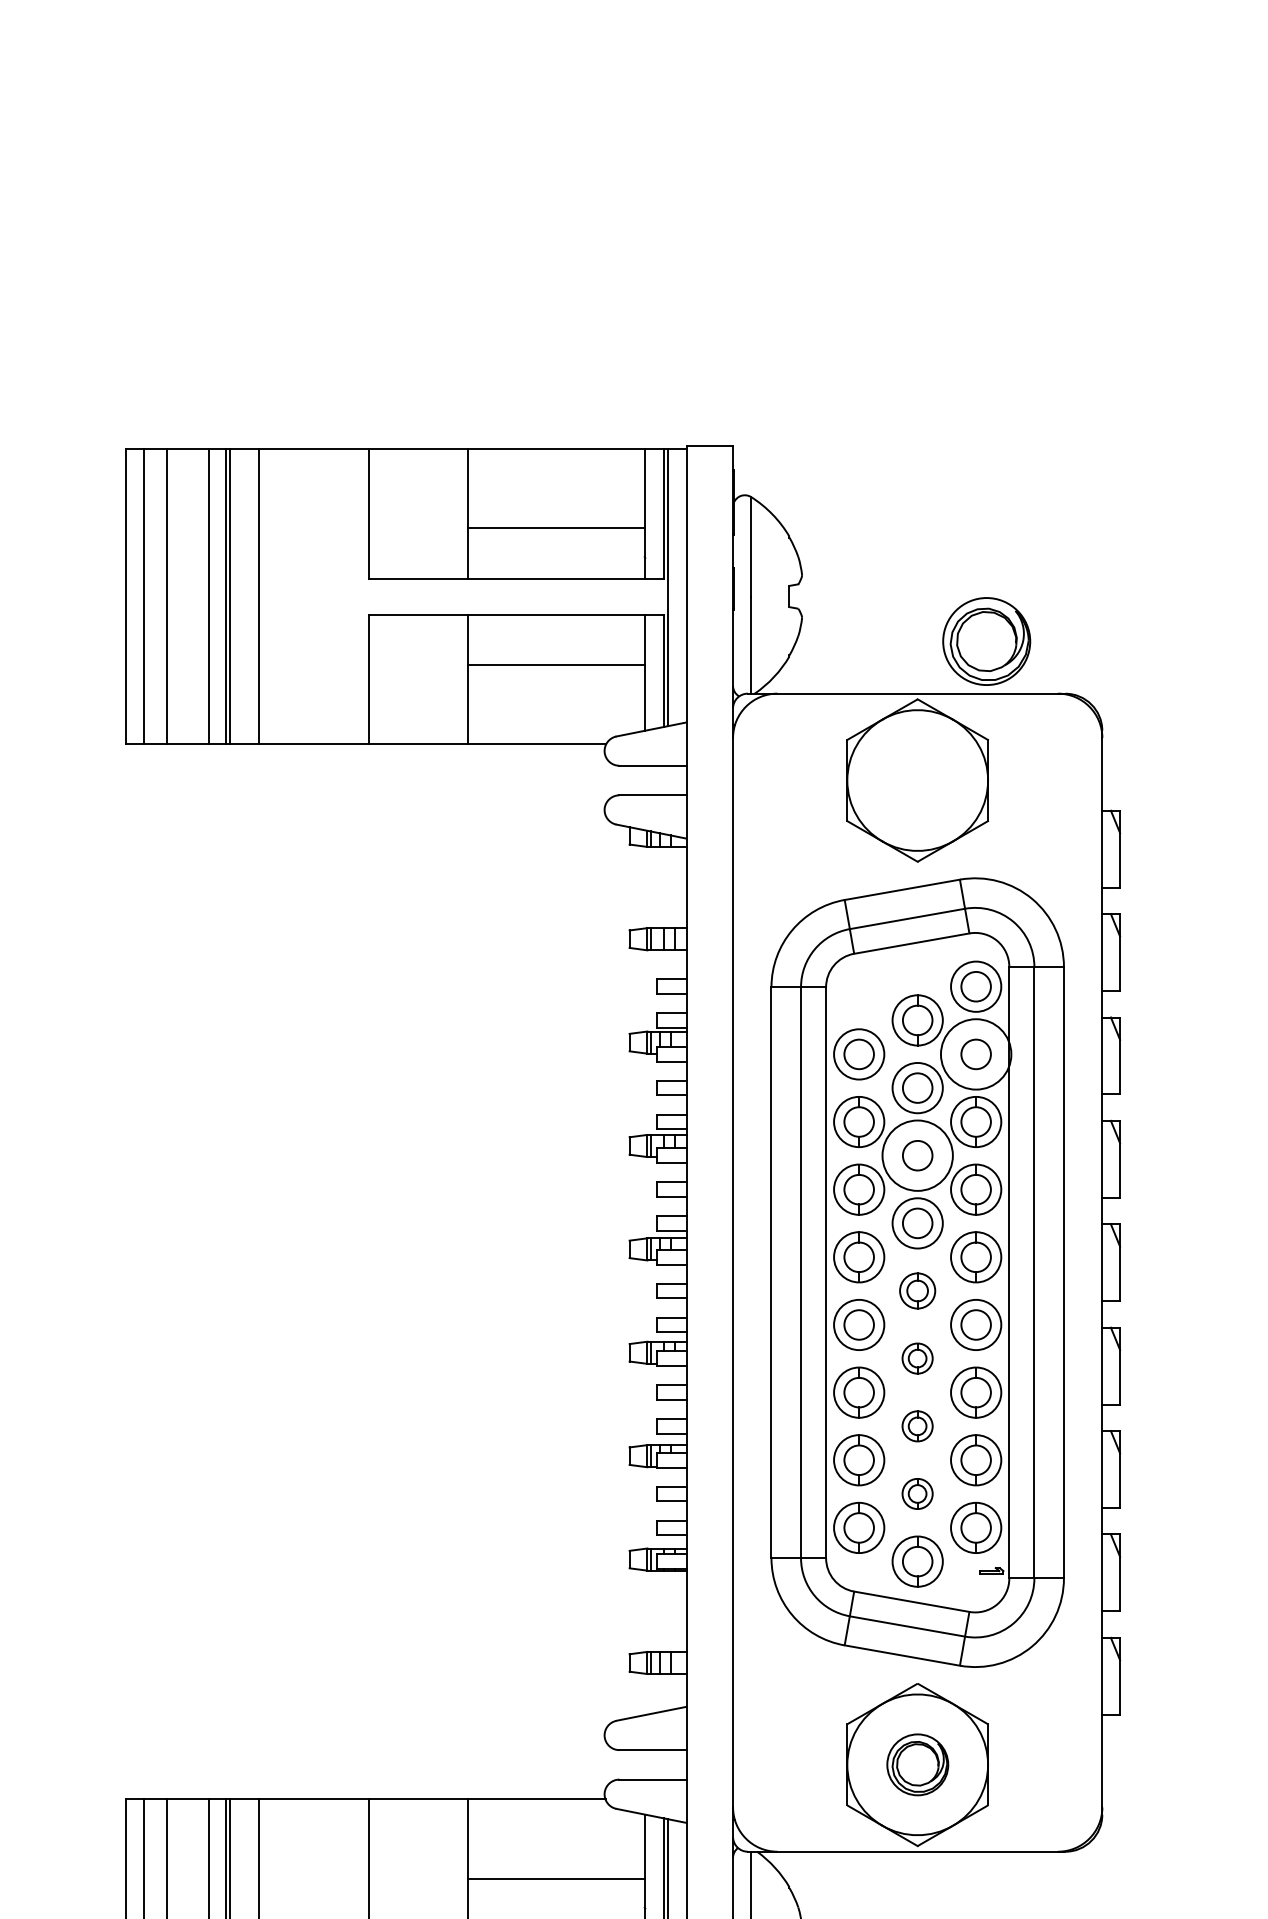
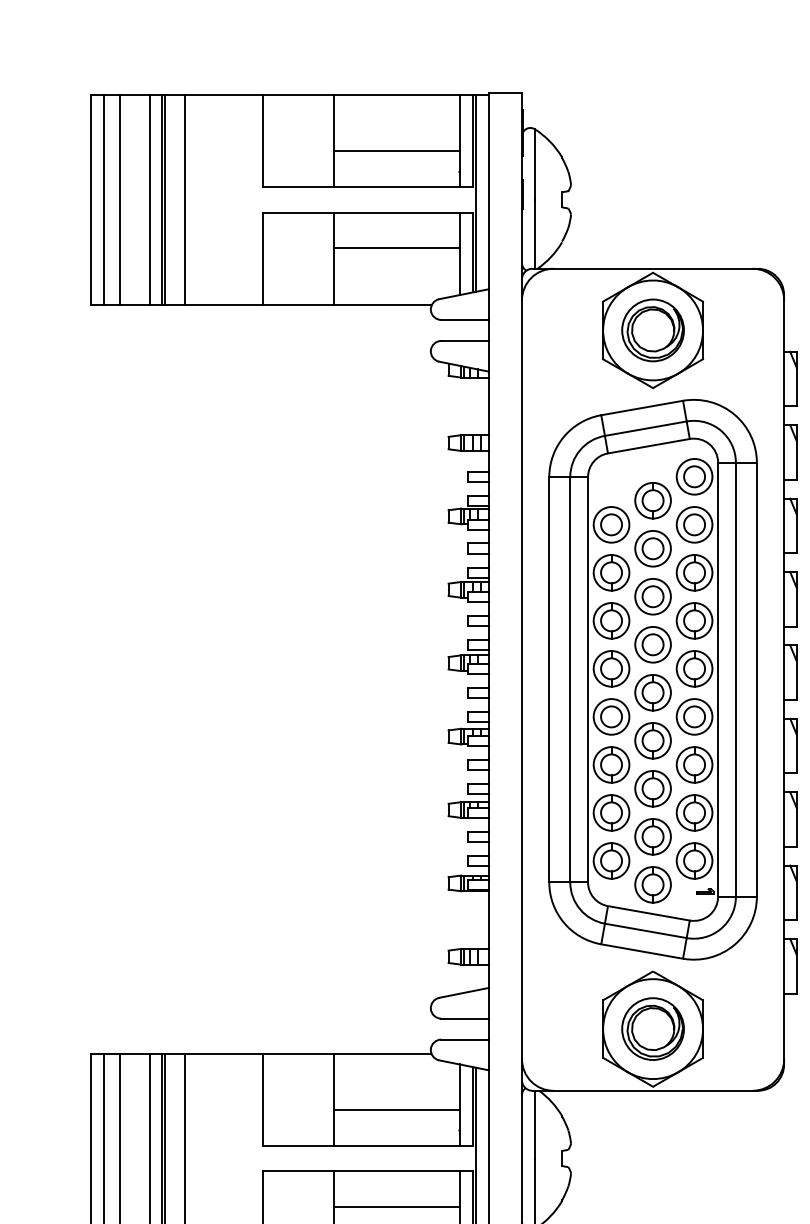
part: (986, 641) -> (652, 330), moved
circle: (976, 1054) -> (694, 524), size x0.71
circle: (917, 1155) -> (652, 596), size x0.71
part: (917, 1290) -> (652, 692), size x1.43
part: (917, 1358) -> (652, 740), size x1.67
part: (917, 1426) -> (652, 788), size x1.67
part: (917, 1493) -> (652, 836), size x1.67
part: (917, 1764) -> (652, 1028), size x1.43

